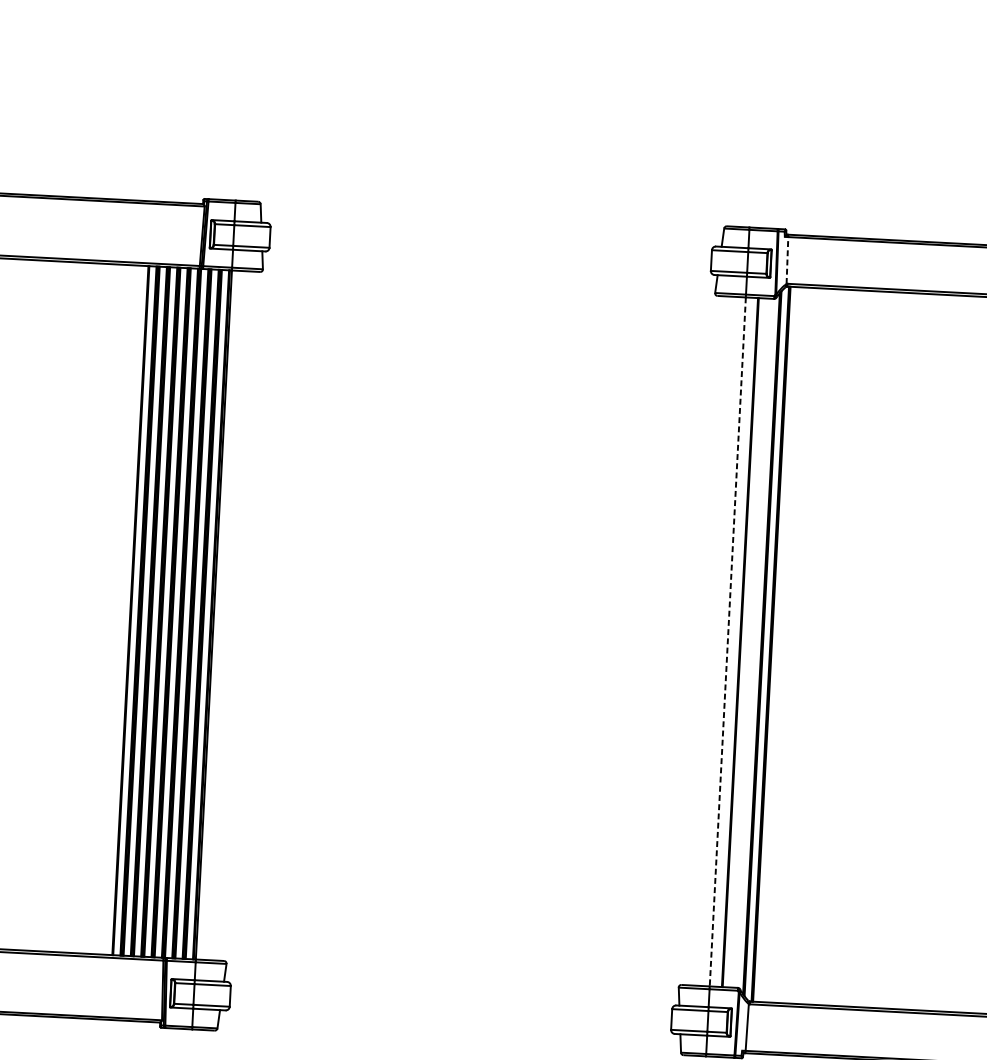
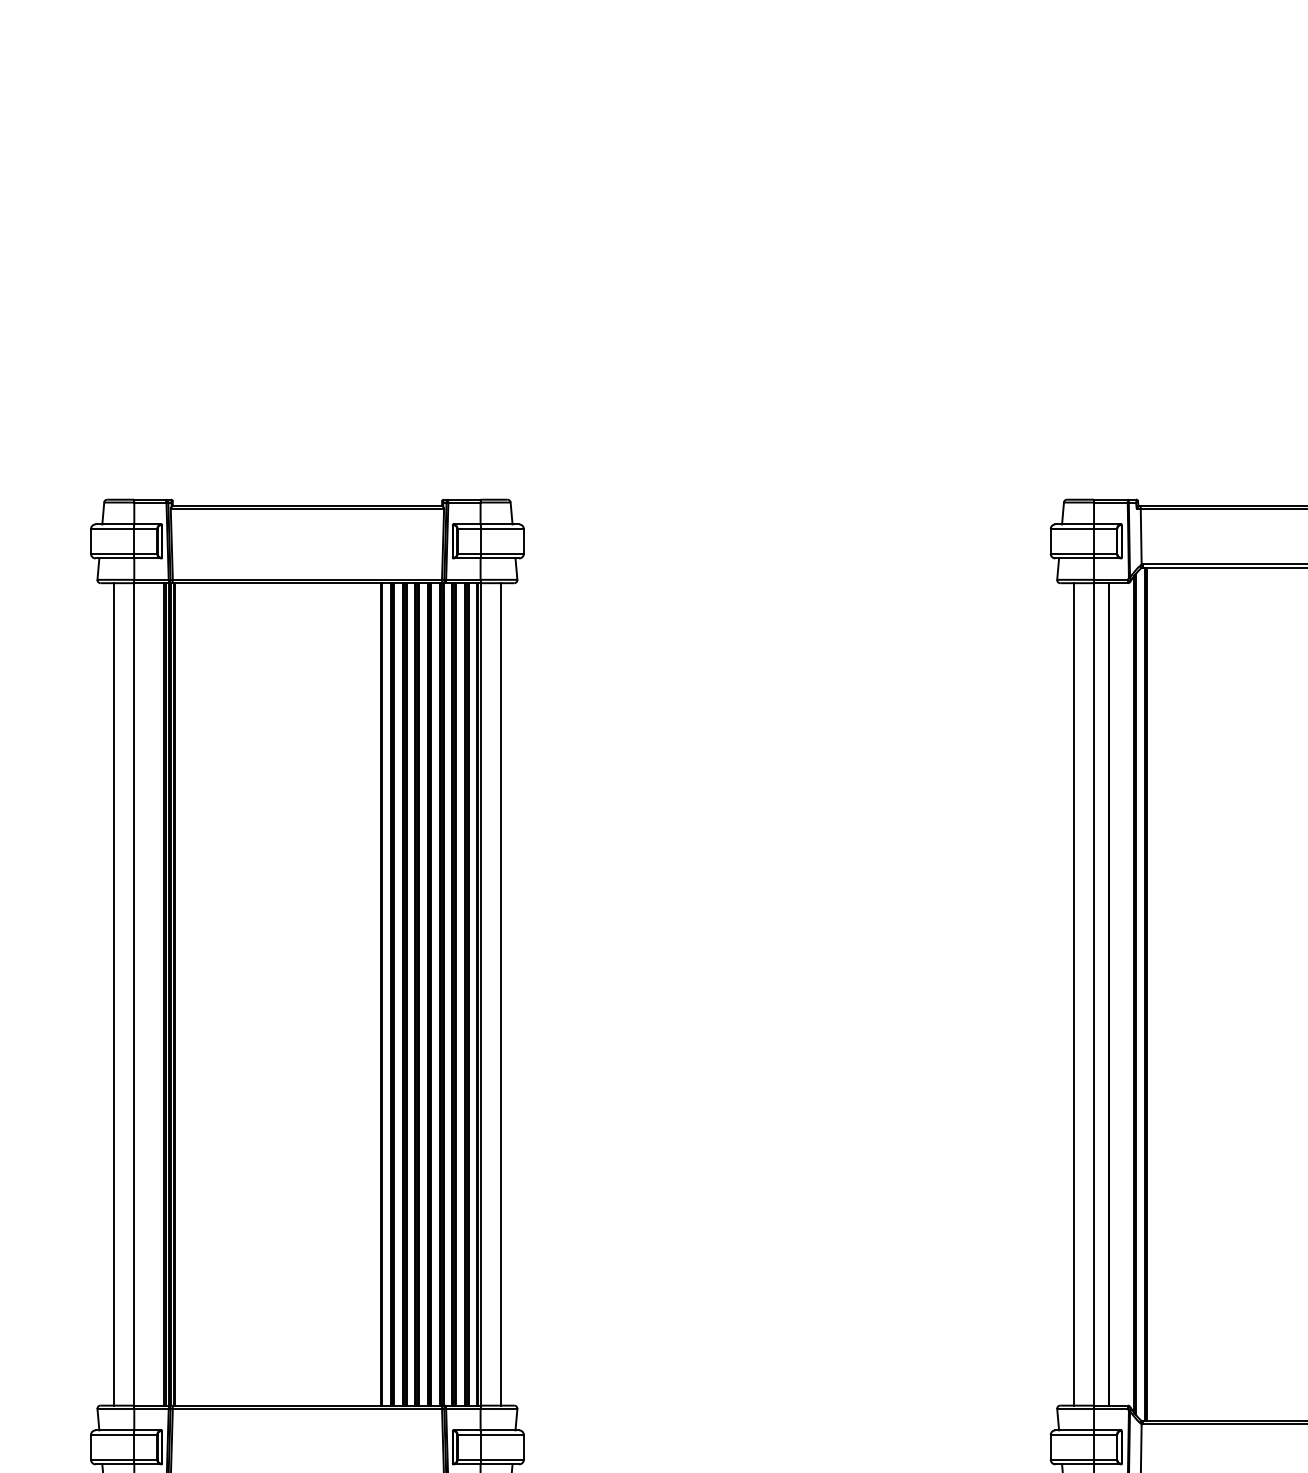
line: (787, 260) -> (1141, 536), dashed -> solid
line: (230, 615) -> (500, 994), added
line: (710, 641) -> (1073, 994), added
line: (728, 642) -> (1094, 994), dashed -> solid

